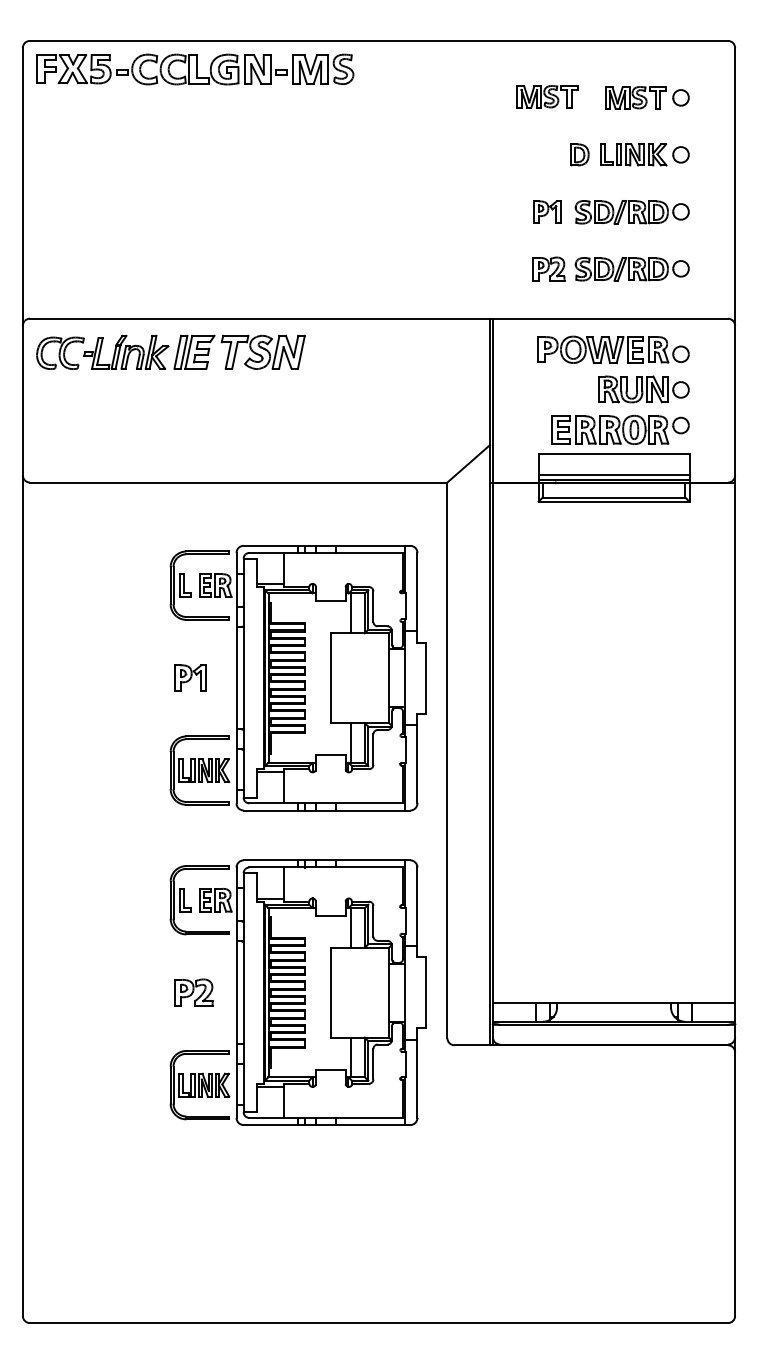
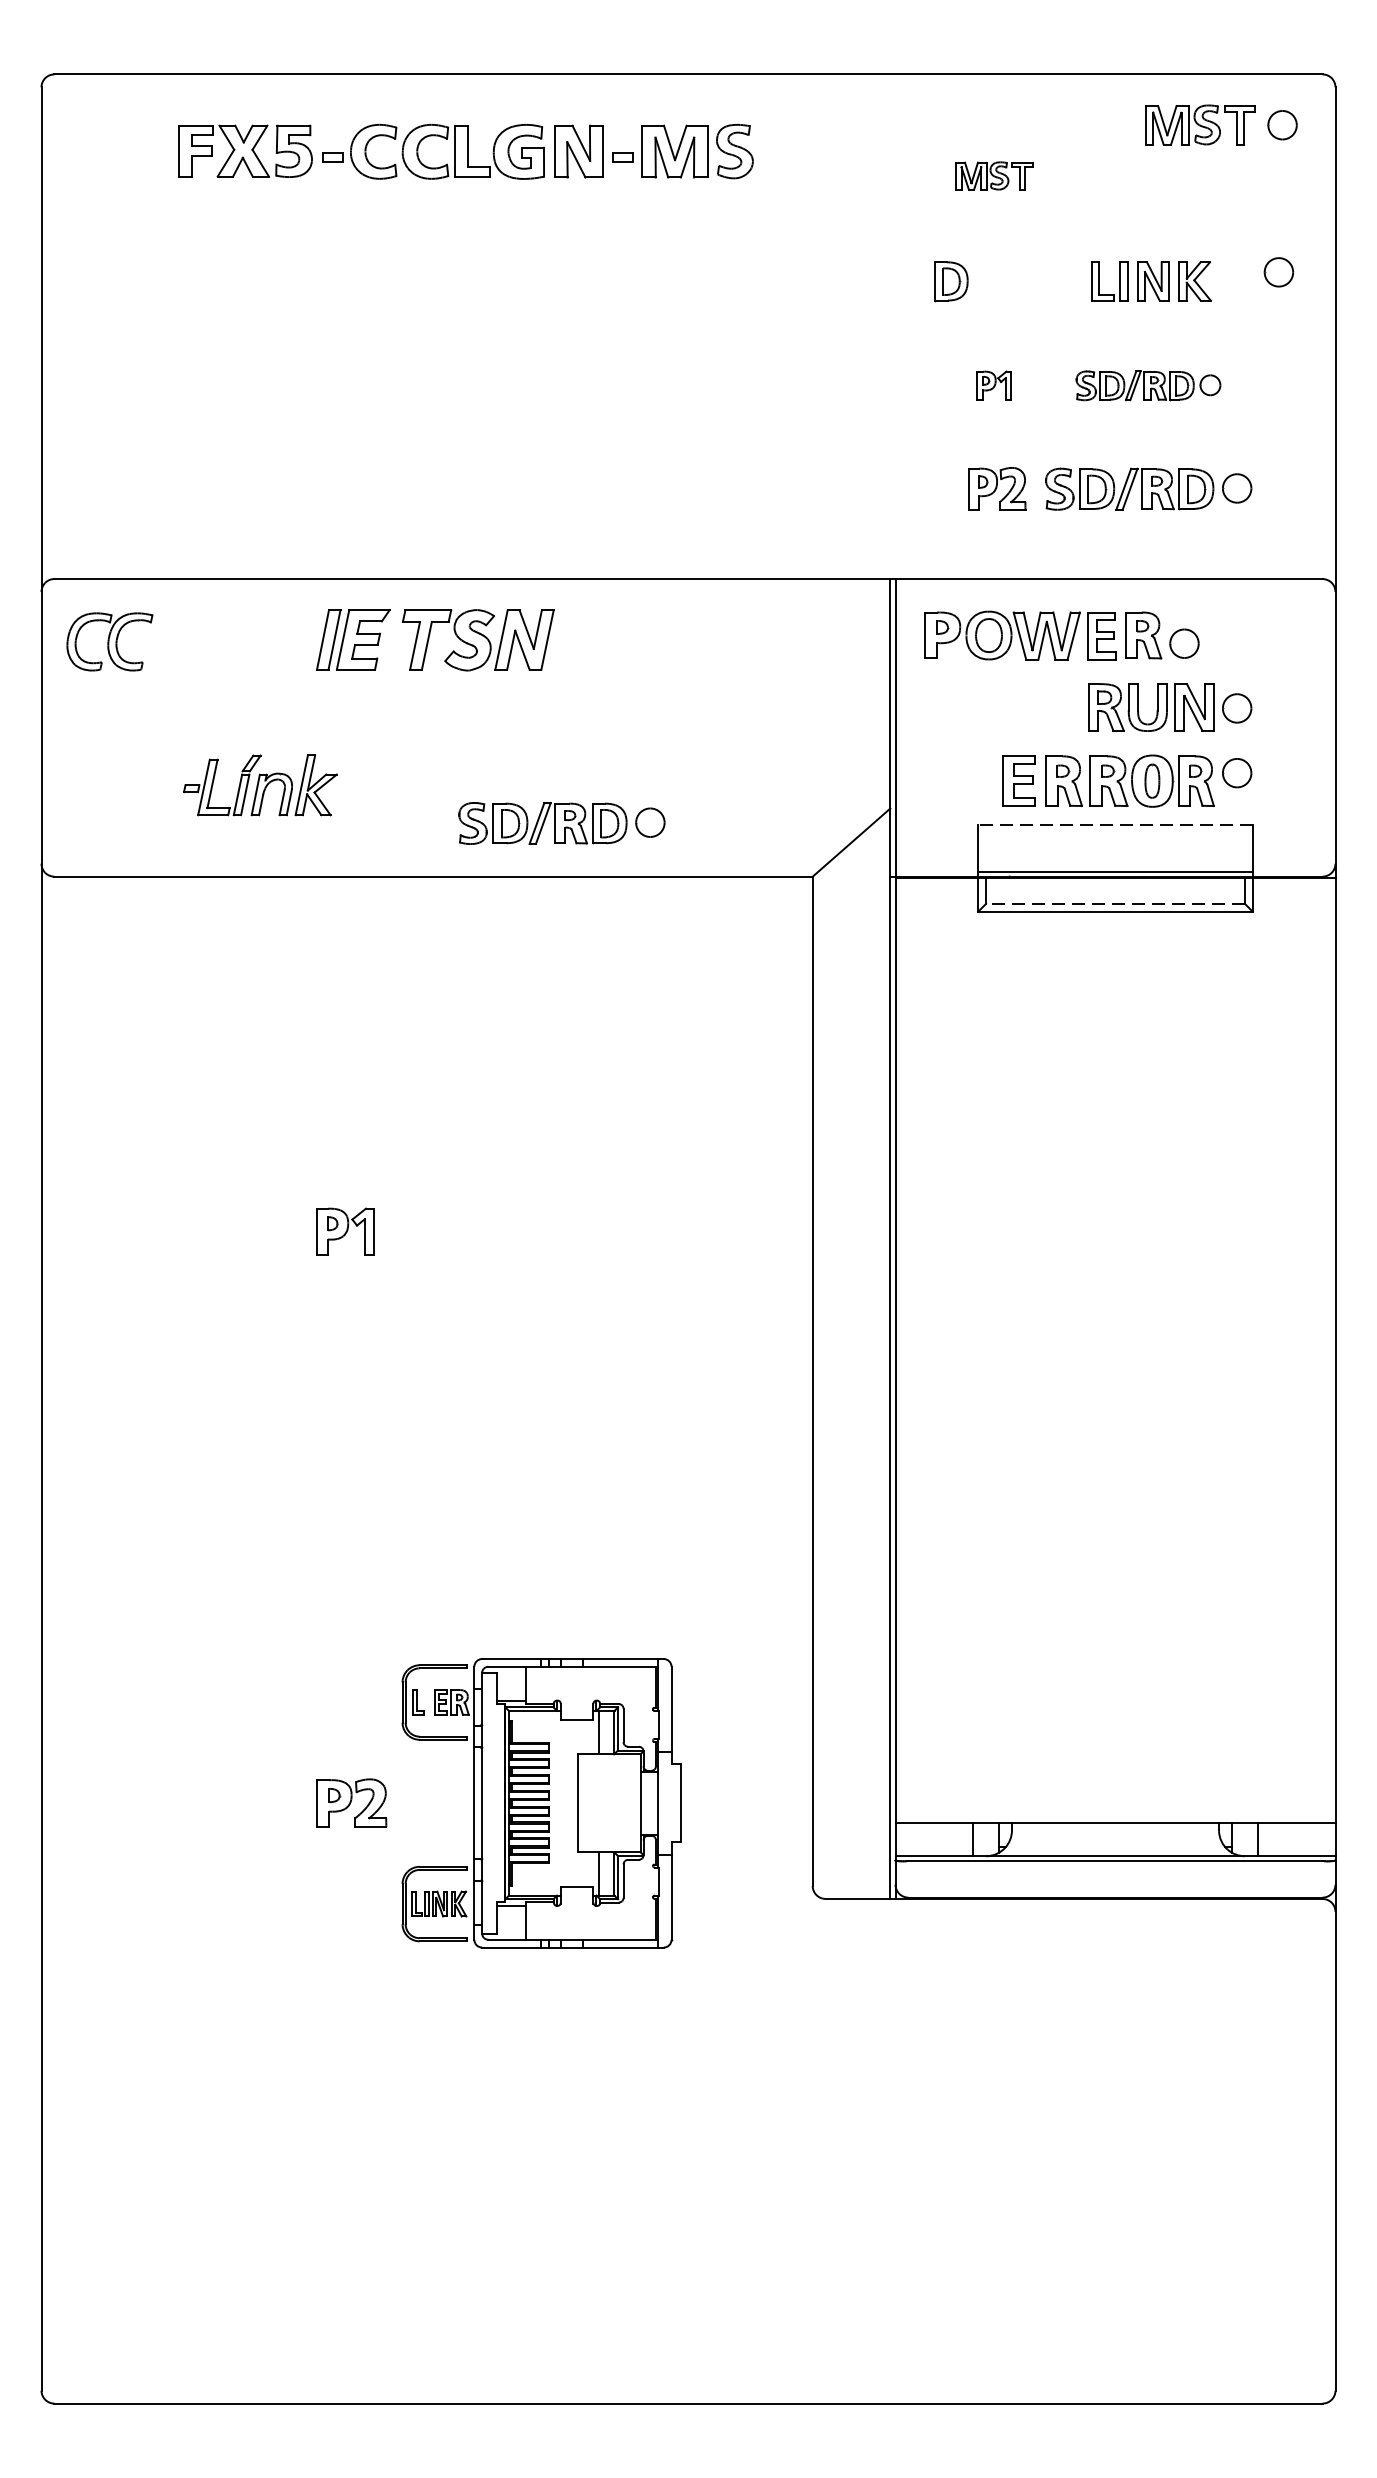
part: (195, 69) -> (465, 151), moved
part: (547, 96) -> (994, 175), size x0.7
part: (647, 97) -> (1221, 124), moved
part: (579, 154) -> (950, 280), moved
part: (680, 154) -> (1277, 271), moved
part: (547, 211) -> (994, 384), size x0.7
part: (631, 212) -> (1147, 386), size x0.7
part: (613, 349) -> (1061, 634), moved
part: (126, 351) -> (260, 783), moved
part: (308, 453) -> (560, 823), added
line: (614, 454) -> (1116, 825), solid -> dashed
line: (613, 475) -> (1114, 863), removed
line: (613, 497) -> (1114, 903), solid -> dashed
part: (297, 678) -> (540, 1232), removed
part: (297, 992) -> (540, 1803), size x0.6

